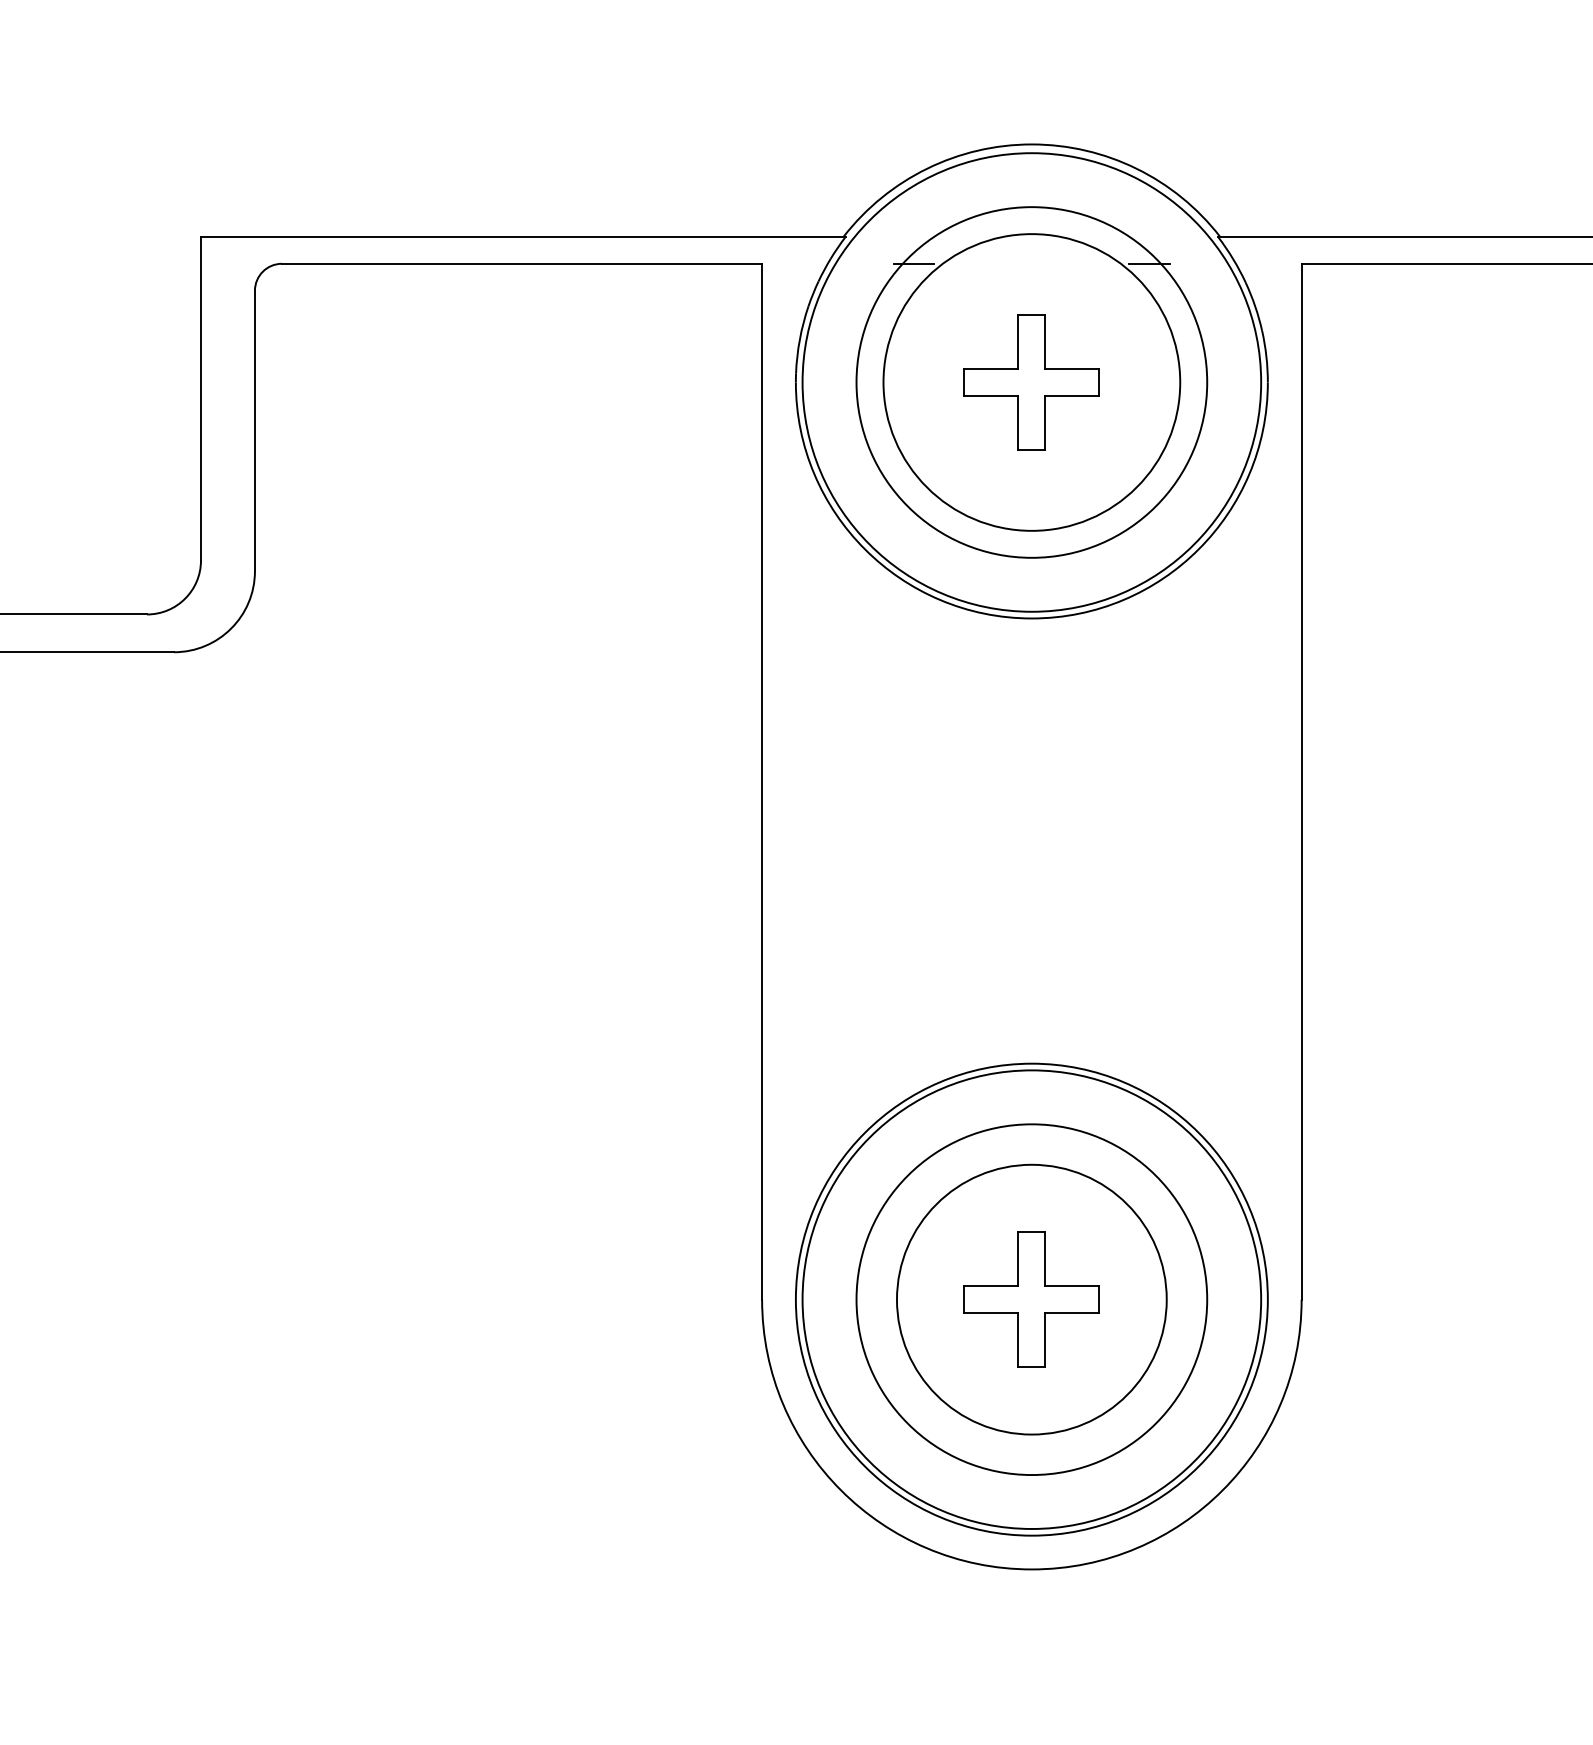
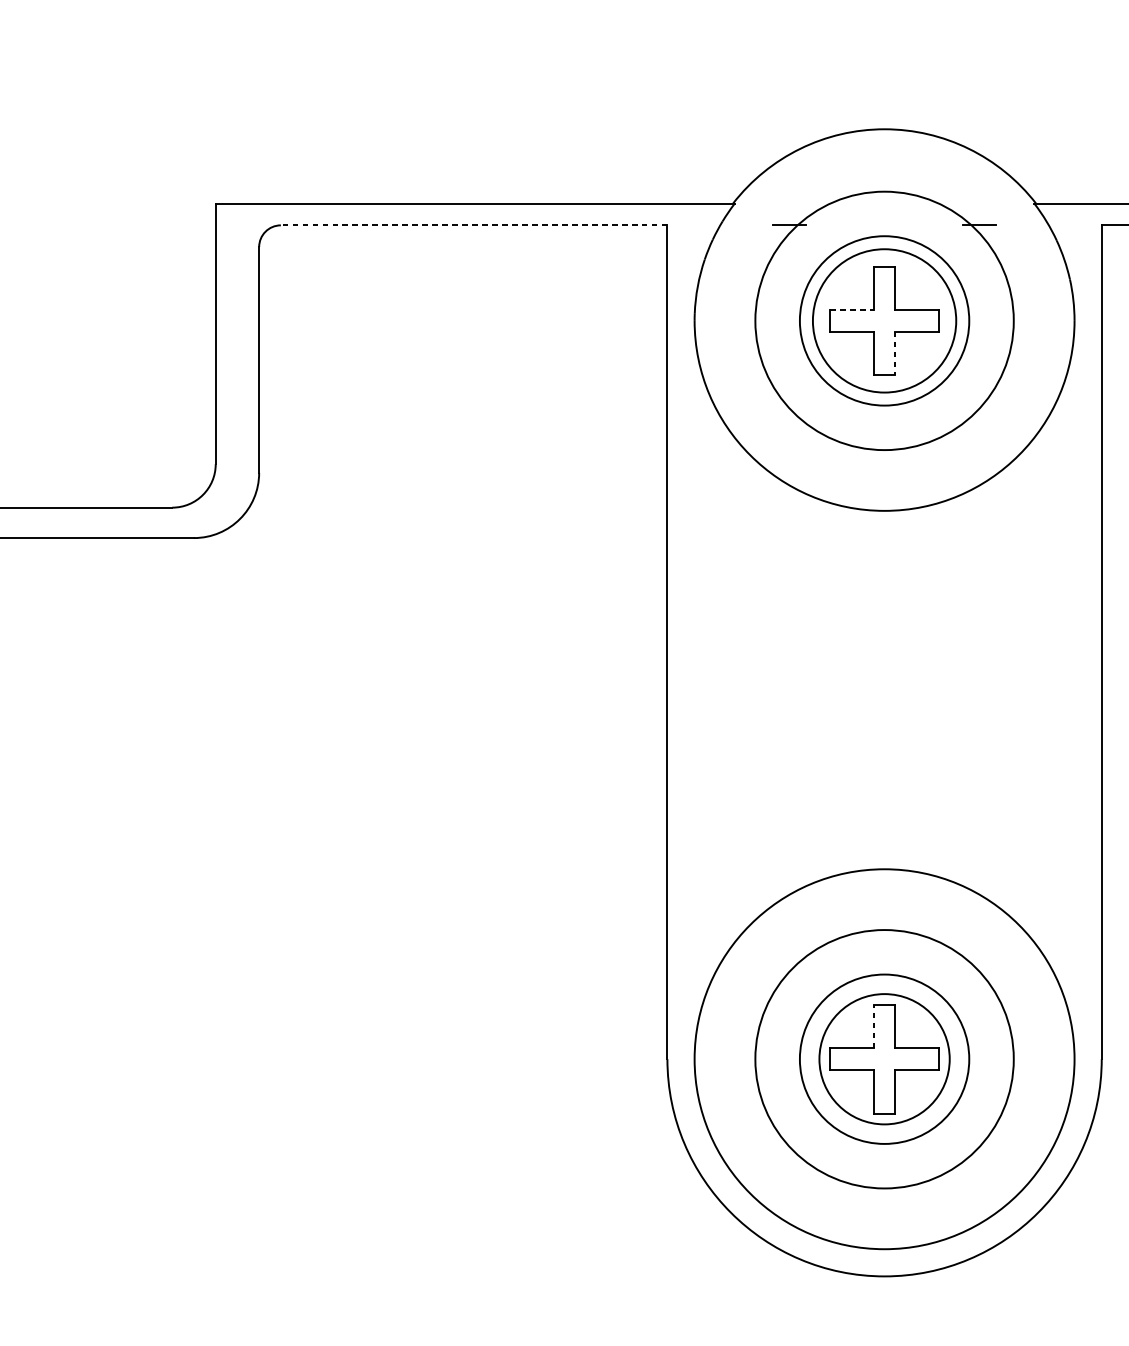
line: (521, 263) -> (473, 225), solid -> dashed
line: (991, 369) -> (852, 310), solid -> dashed
circle: (1031, 382) -> (884, 320), size x0.6
circle: (1031, 382) -> (884, 320), size x0.6
circle: (1031, 382) -> (884, 320), size x0.7
line: (1045, 422) -> (895, 353), solid -> dashed
line: (1018, 1259) -> (873, 1026), solid -> dashed
circle: (1031, 1299) -> (884, 1059), size x0.6
circle: (1031, 1299) -> (884, 1059), size x0.6
circle: (1031, 1299) -> (884, 1059), size x0.7

